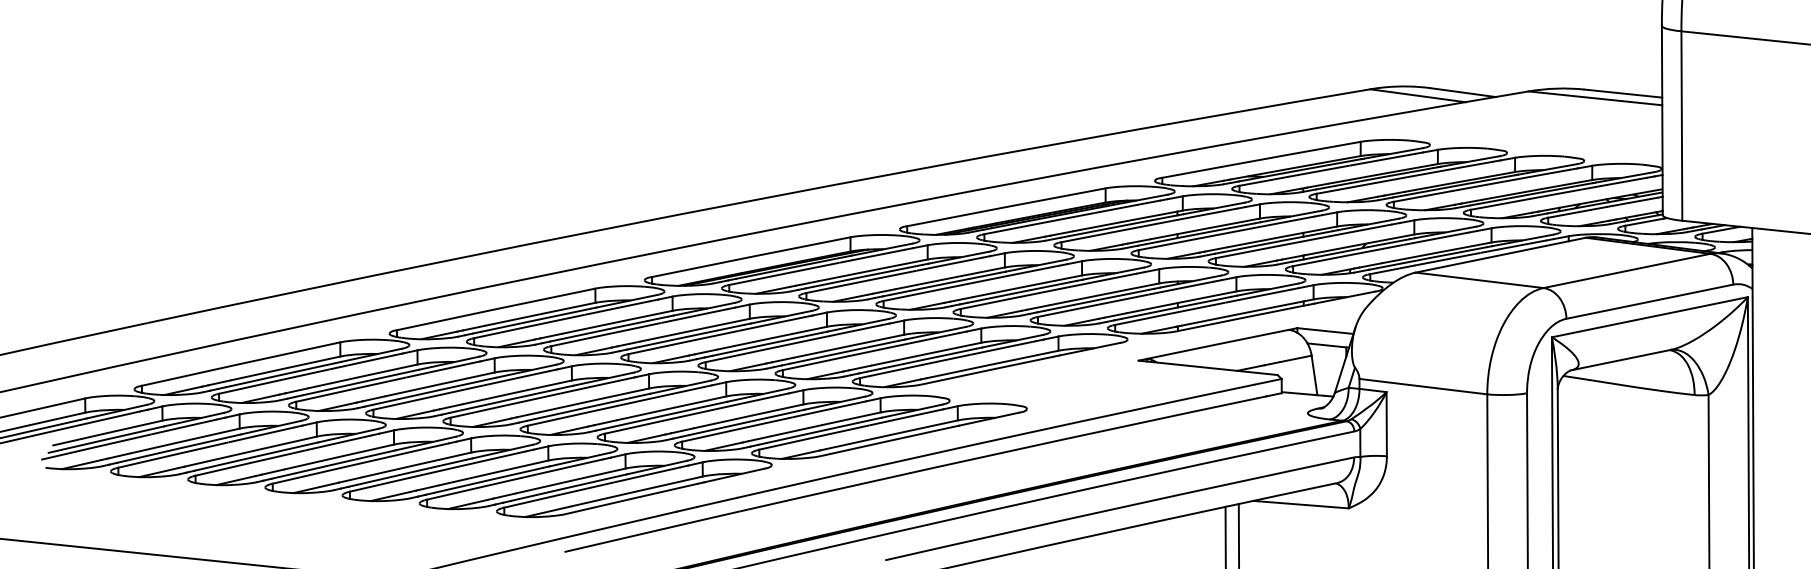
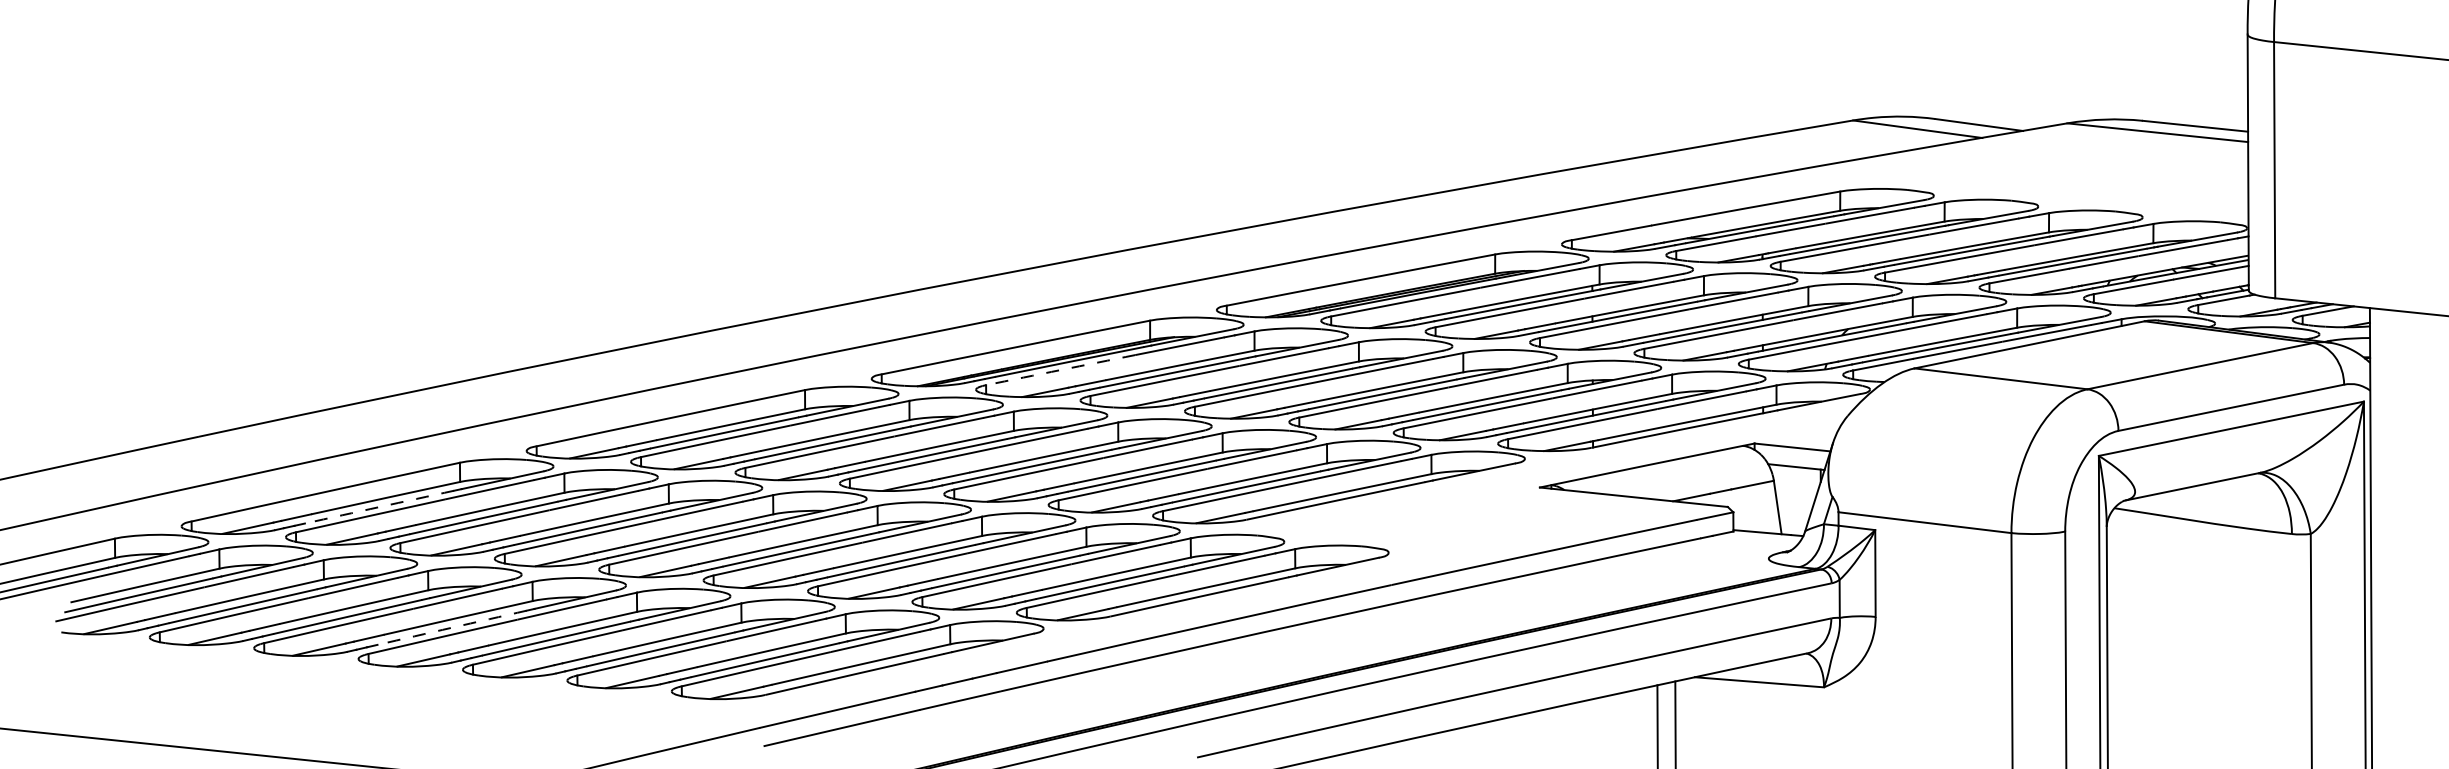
arc: (784, 274) -> (1060, 370), solid -> dashed
arc: (280, 375) -> (379, 507), solid -> dashed
arc: (334, 464) -> (452, 627), solid -> dashed

